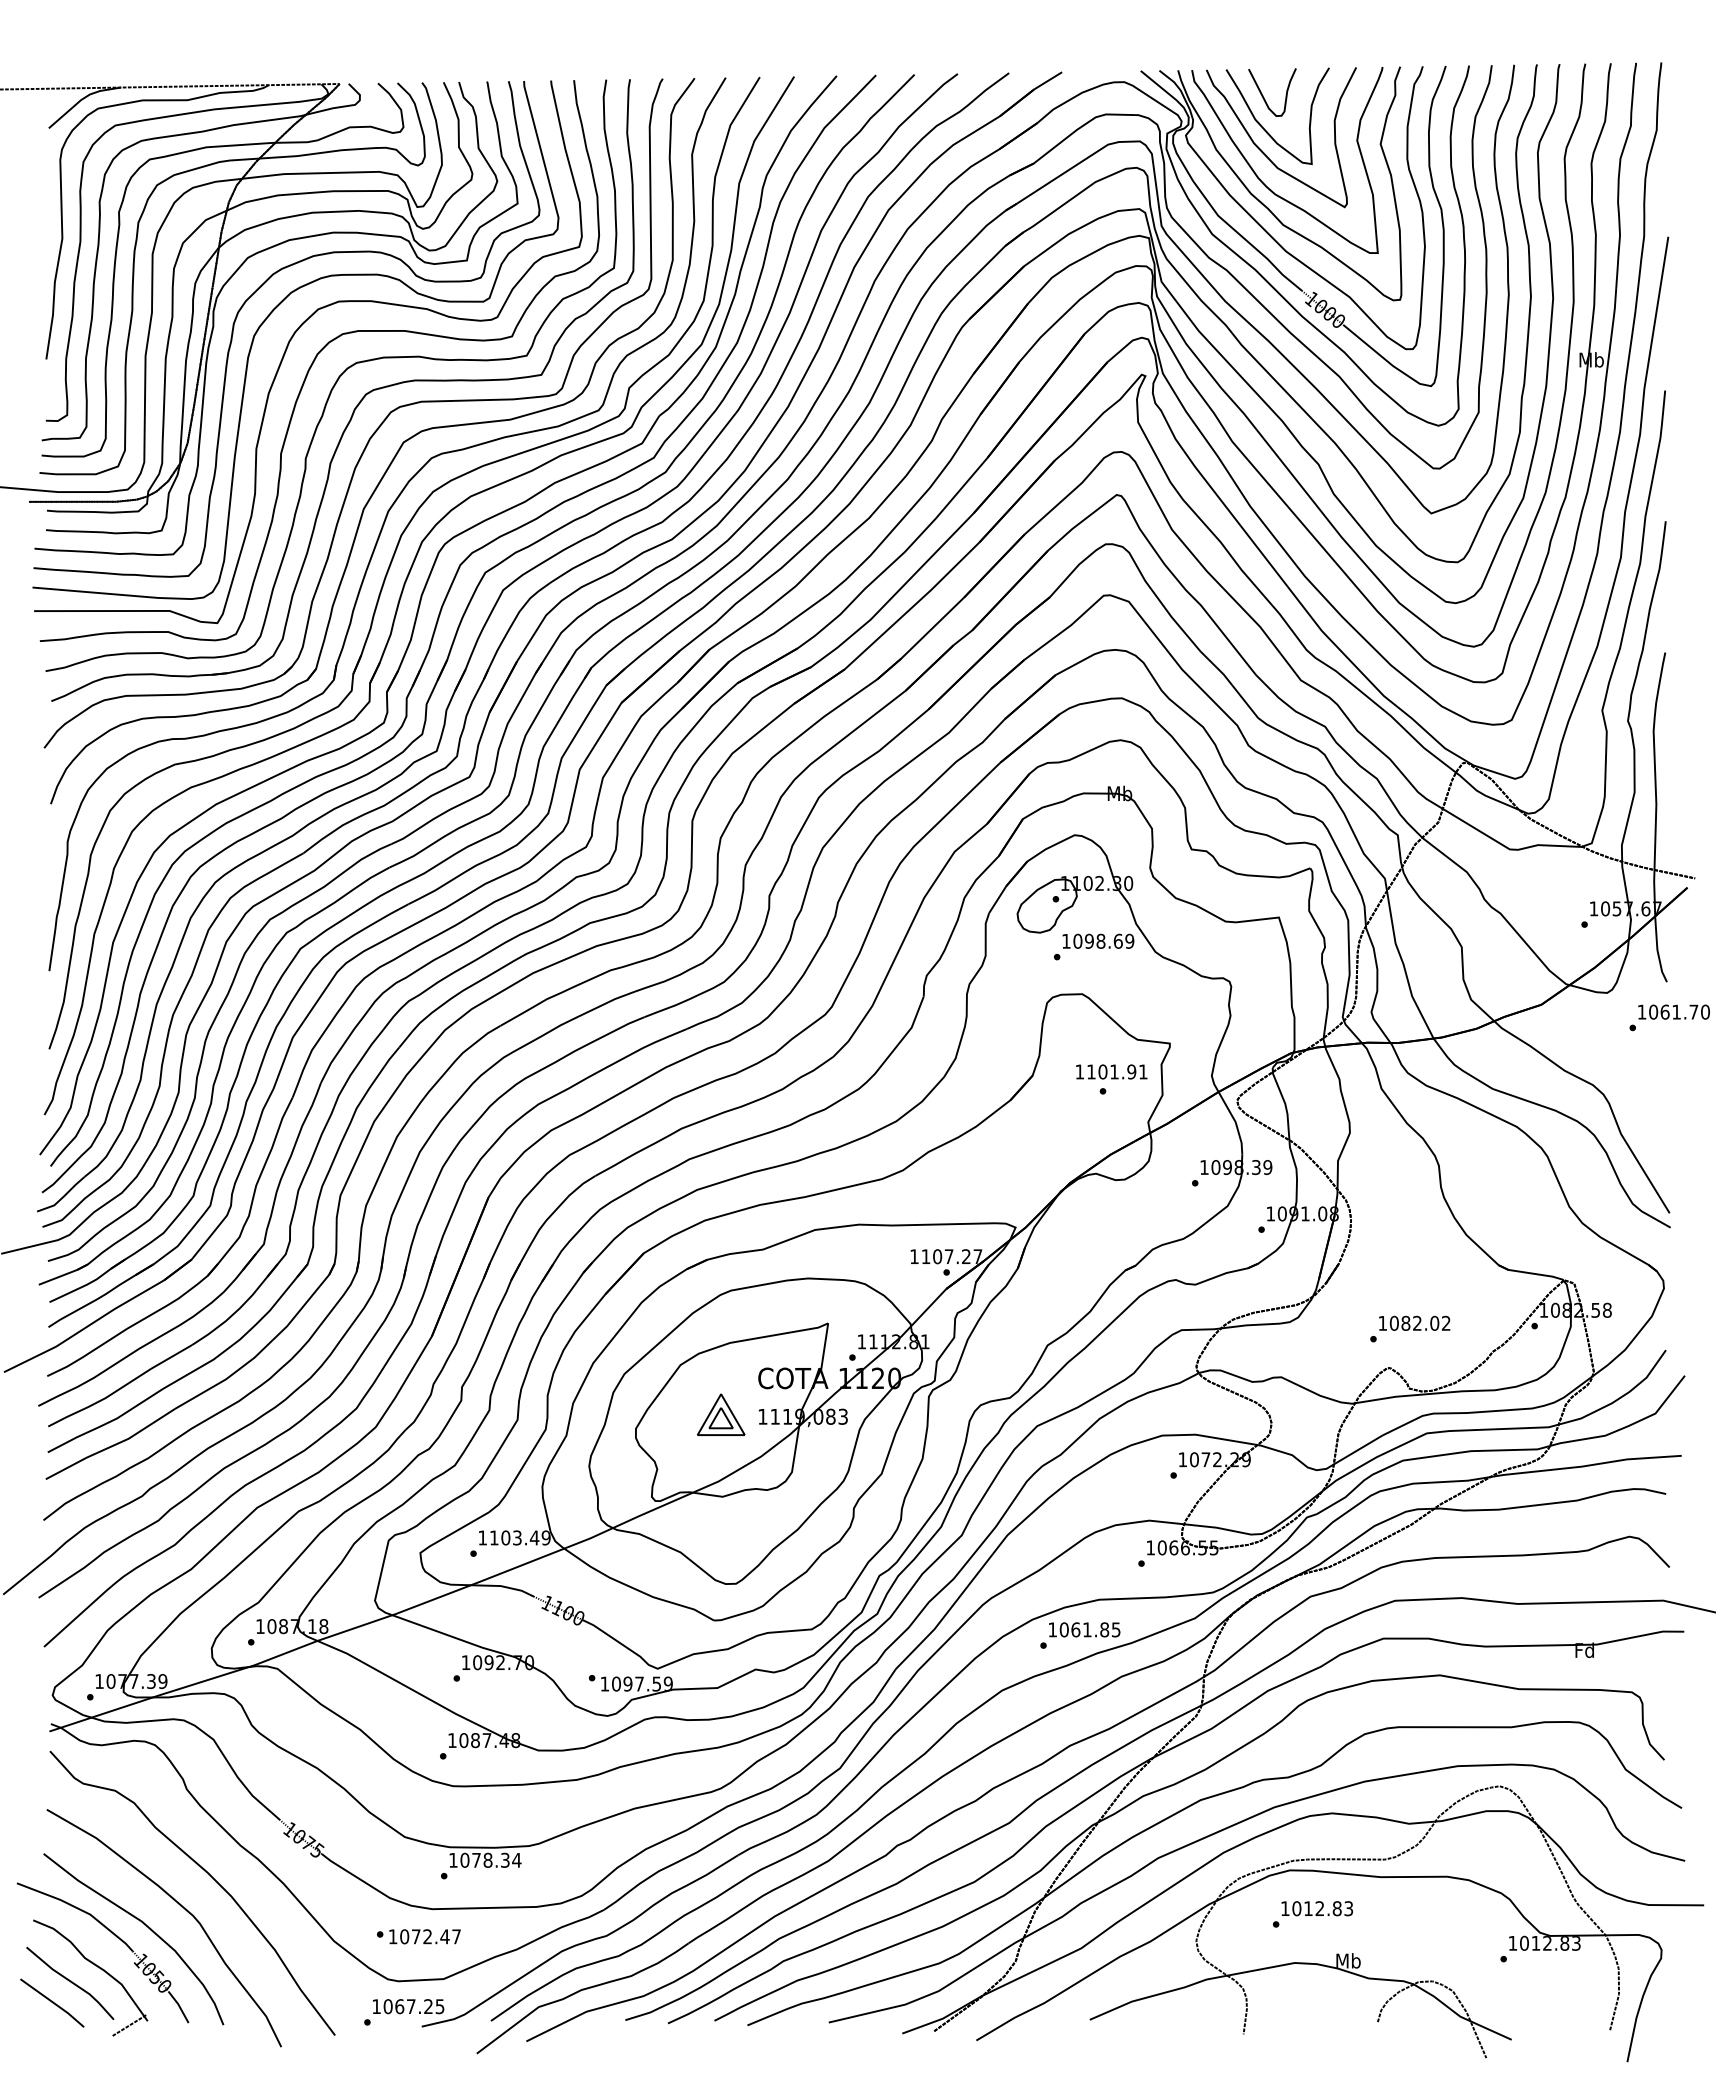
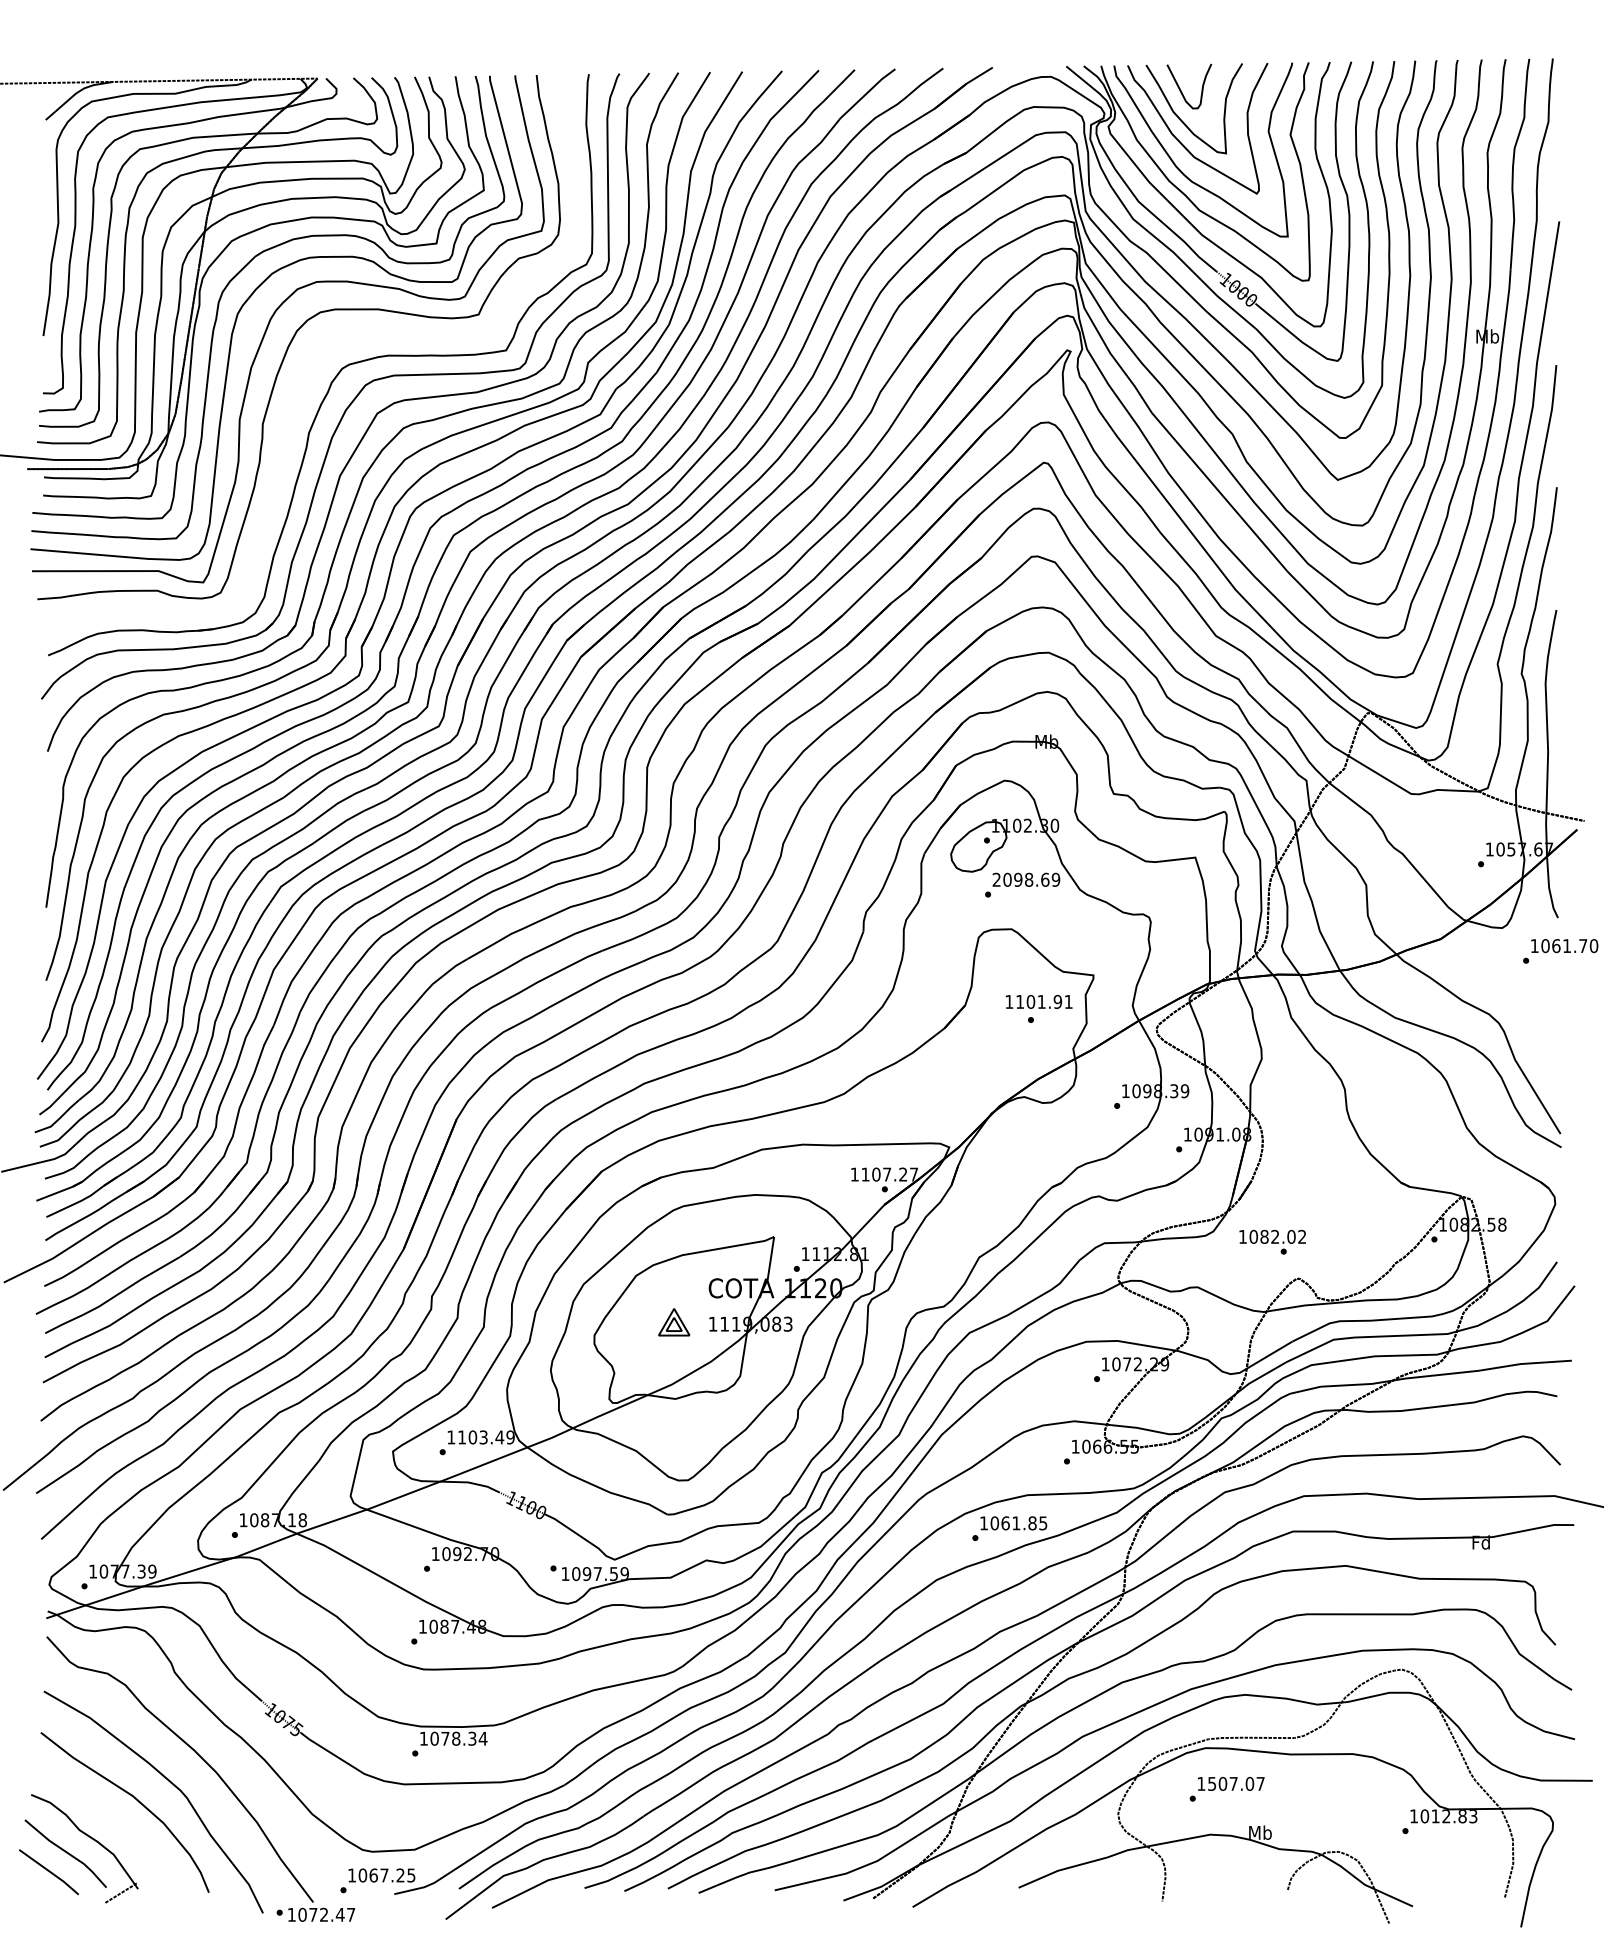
curve: (336, 379) -> (314, 354), removed
text: (1066, 940) -> (996, 879), 1098.69 -> 2098.69
text: (1414, 1322) -> (1272, 1236), moved
part: (721, 1414) -> (674, 1322), size x0.7
text: (1322, 1908) -> (1236, 1783), 1012.83 -> 1507.07
text: (418, 1936) -> (315, 1914), moved
part: (116, 1937) -> (108, 1810), removed

